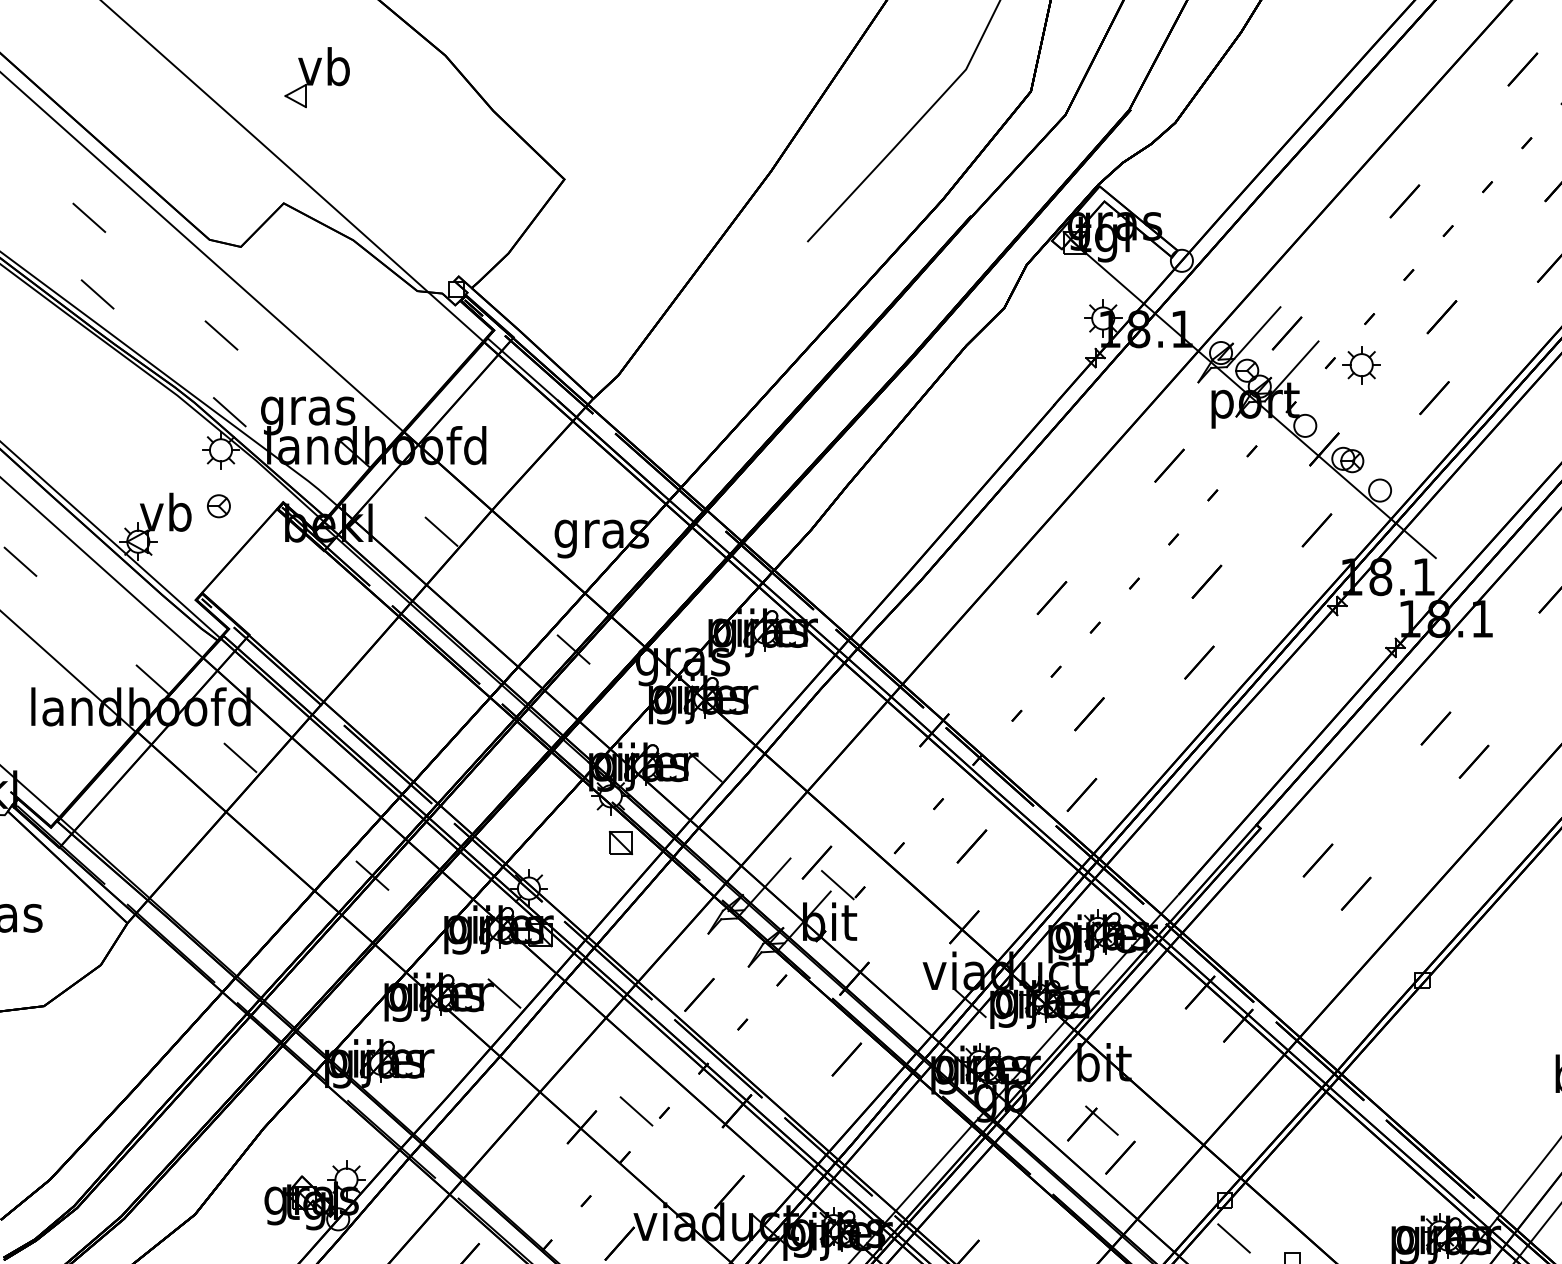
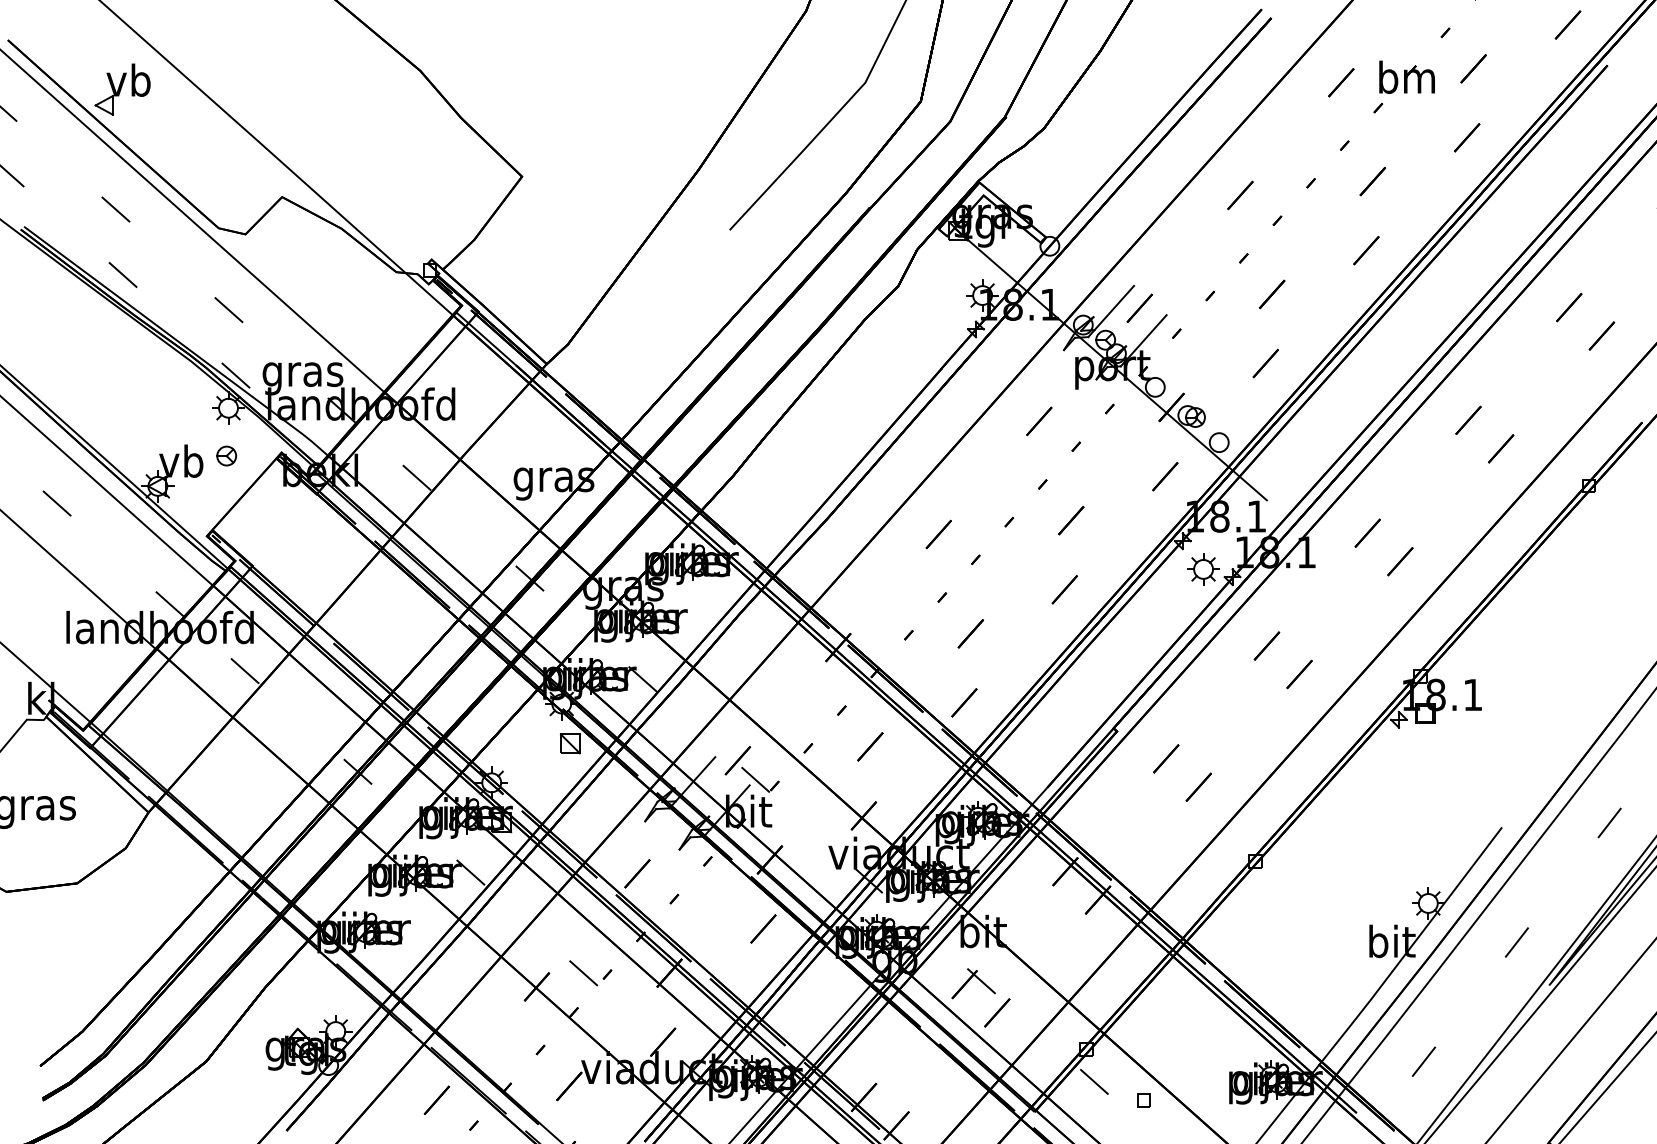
part: (316, 77) -> (122, 89), moved
part: (1361, 365) -> (1203, 569), moved

